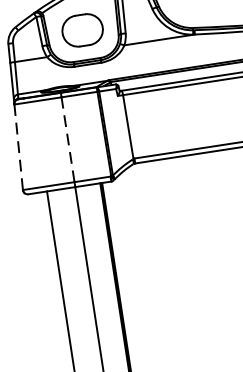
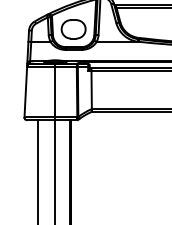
line: (68, 138) -> (55, 91), dashed -> solid
line: (18, 146) -> (25, 91), dashed -> solid

